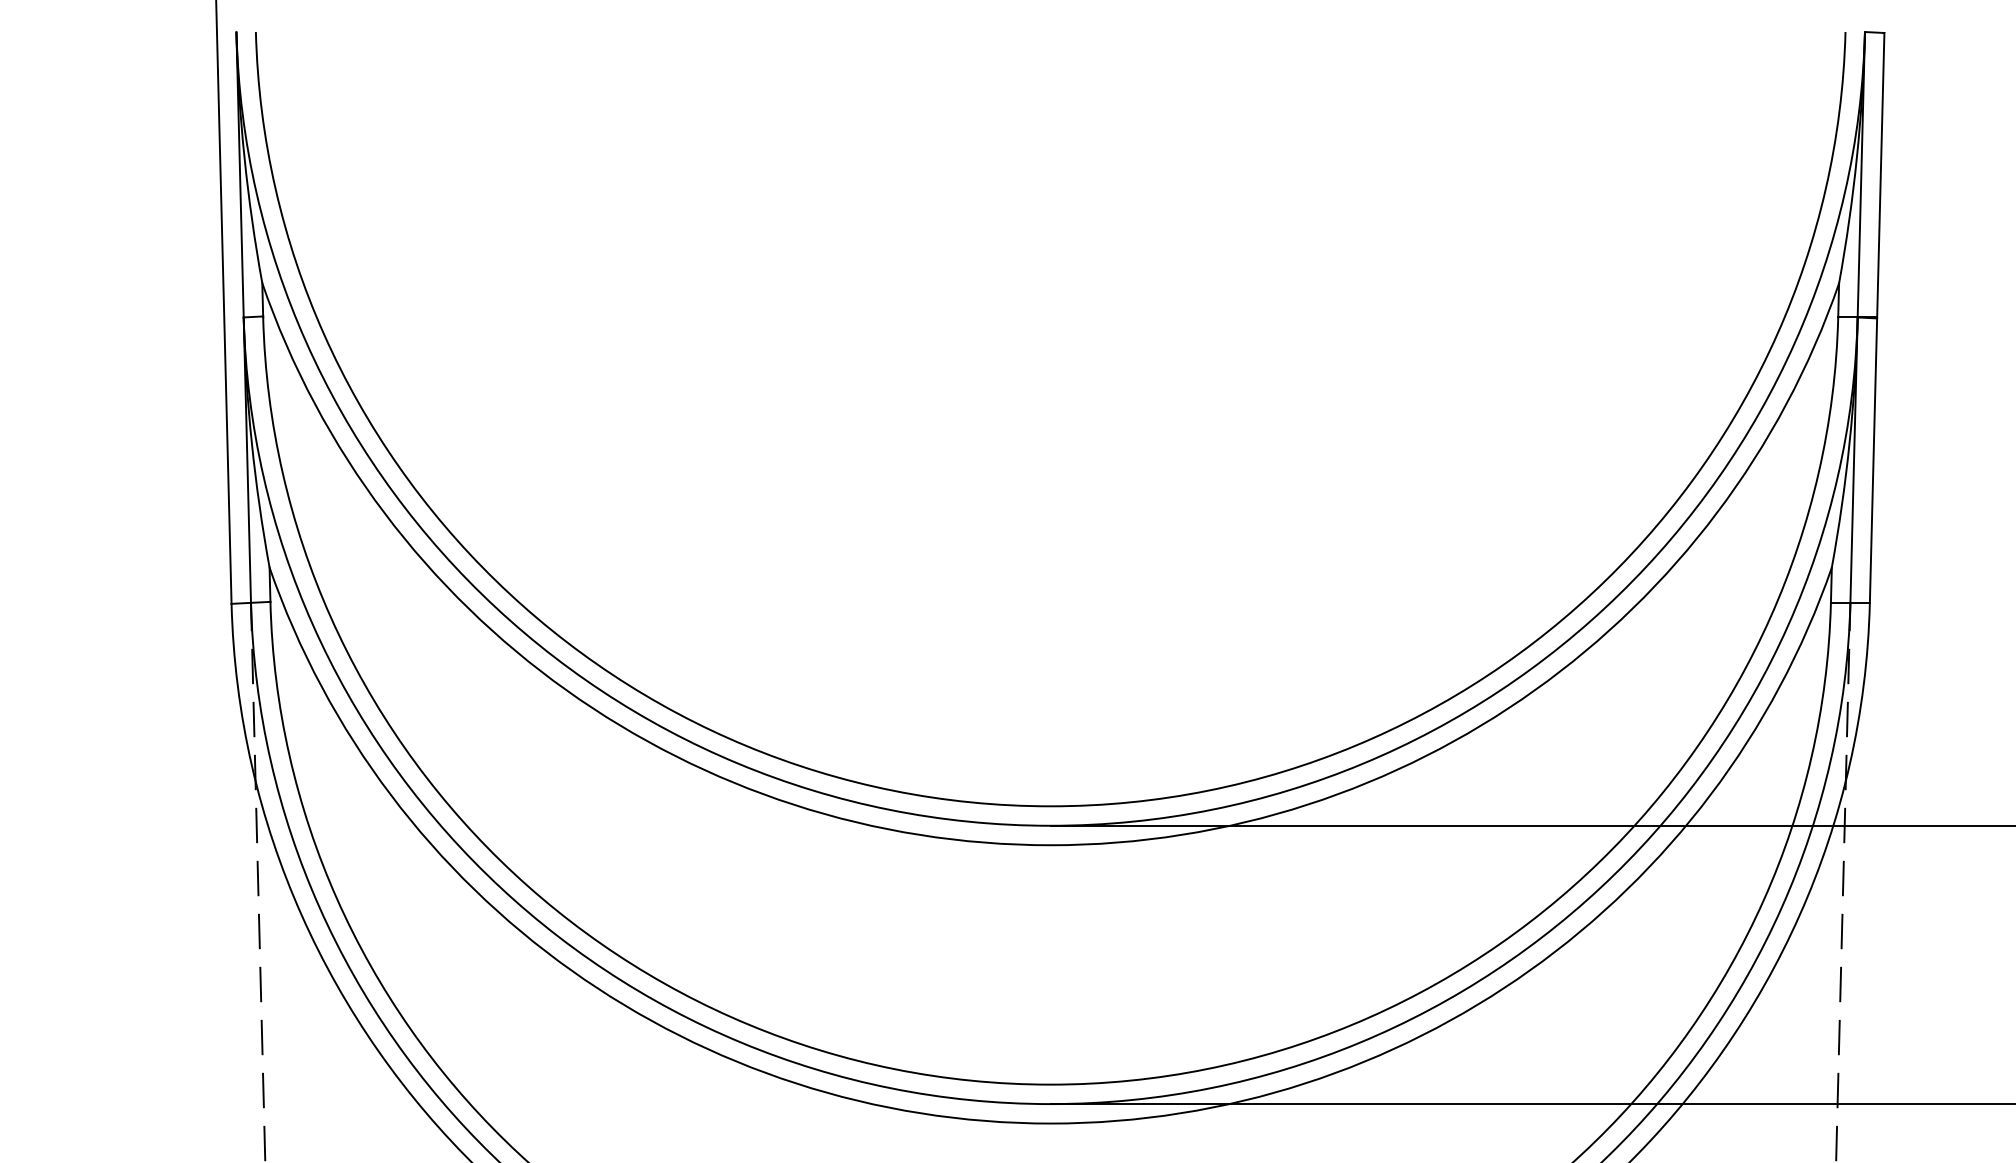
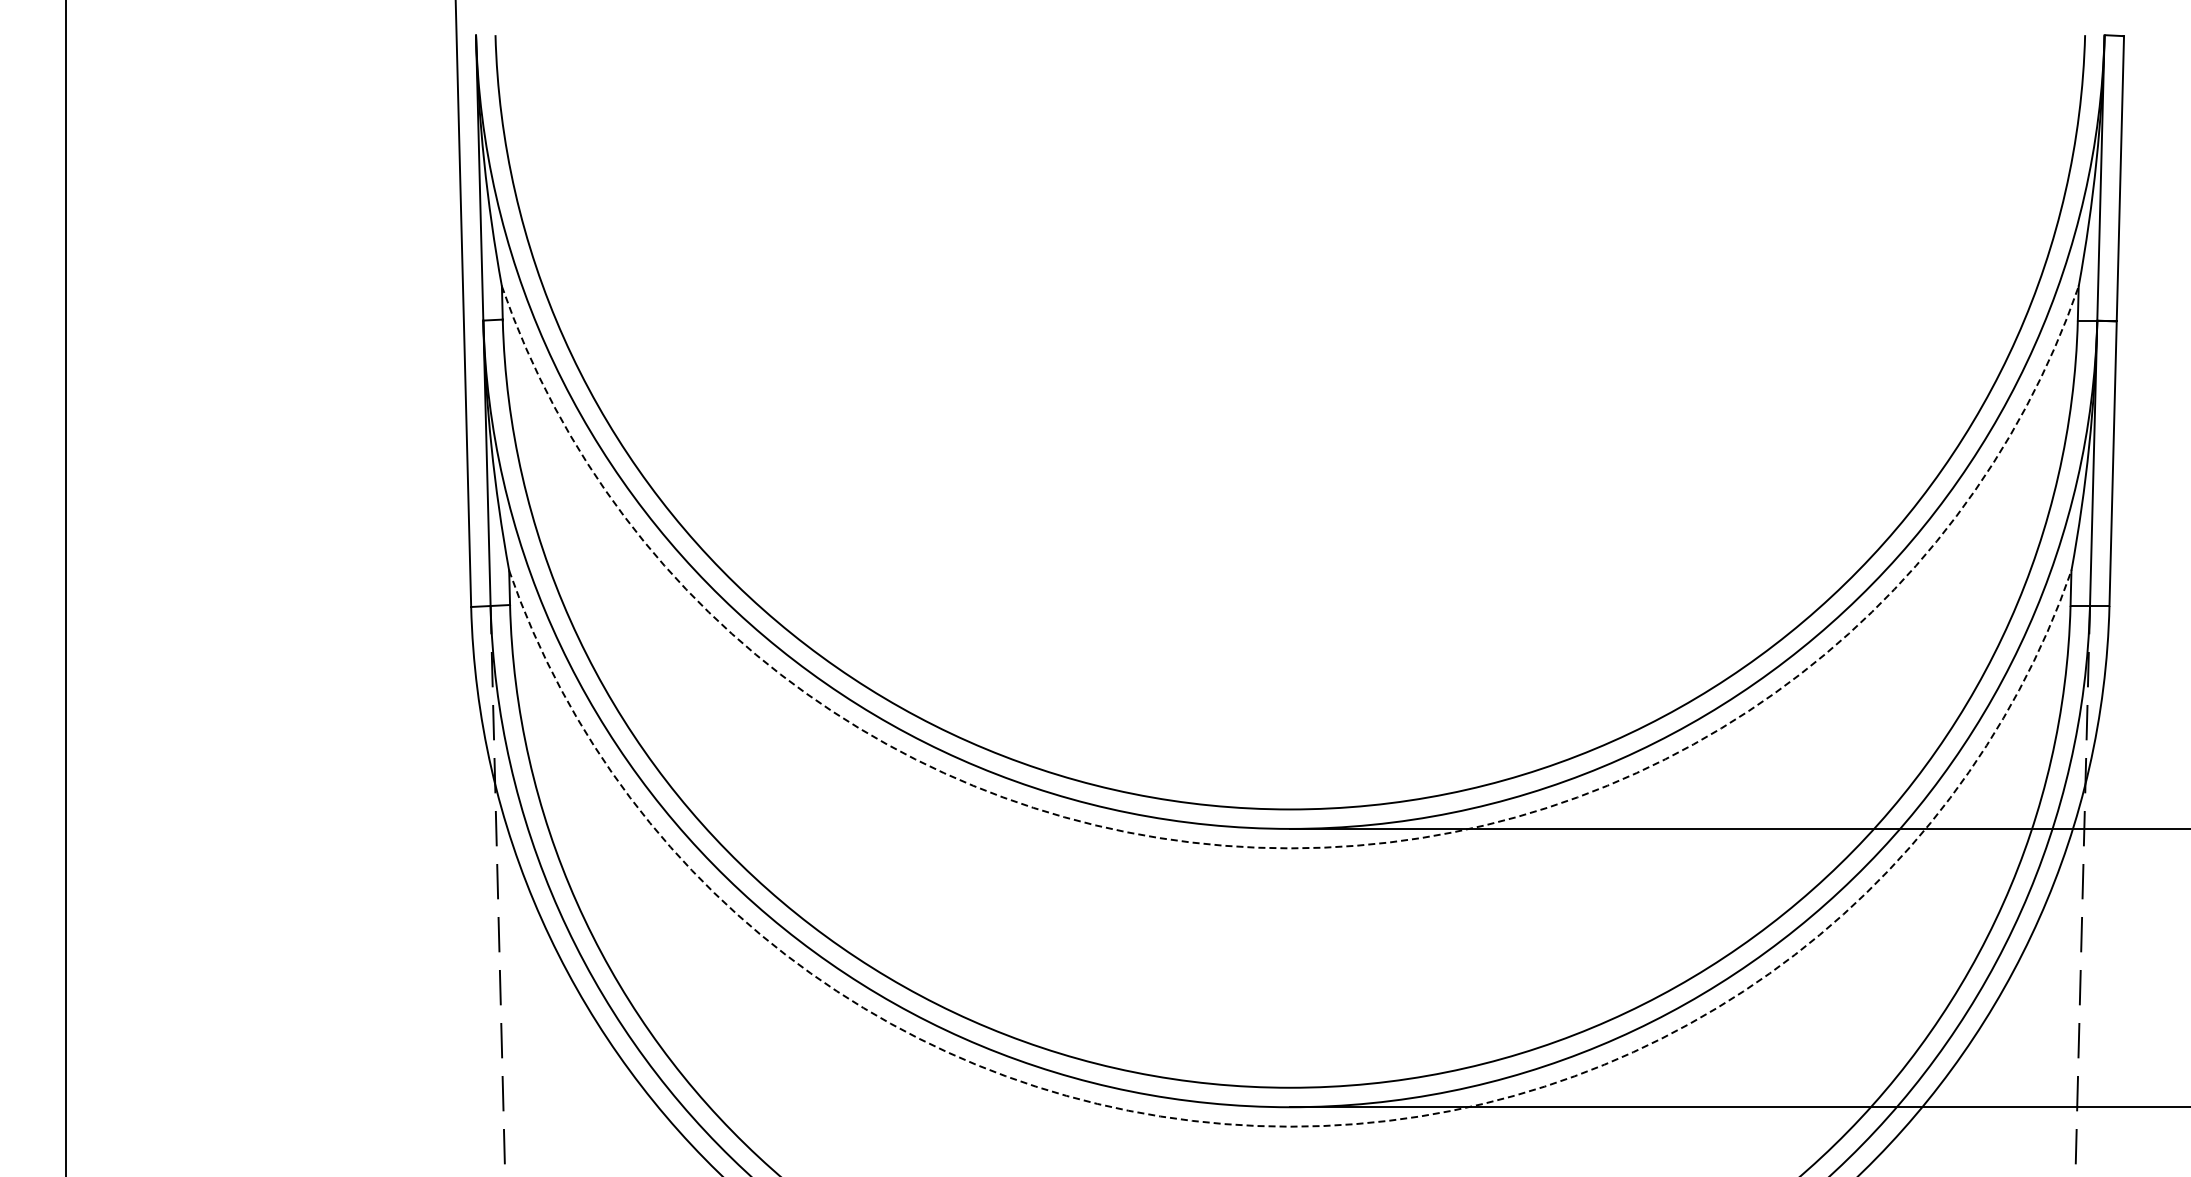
arc: (1050, 845) -> (1290, 848), solid -> dashed
arc: (1050, 1123) -> (1290, 1126), solid -> dashed

